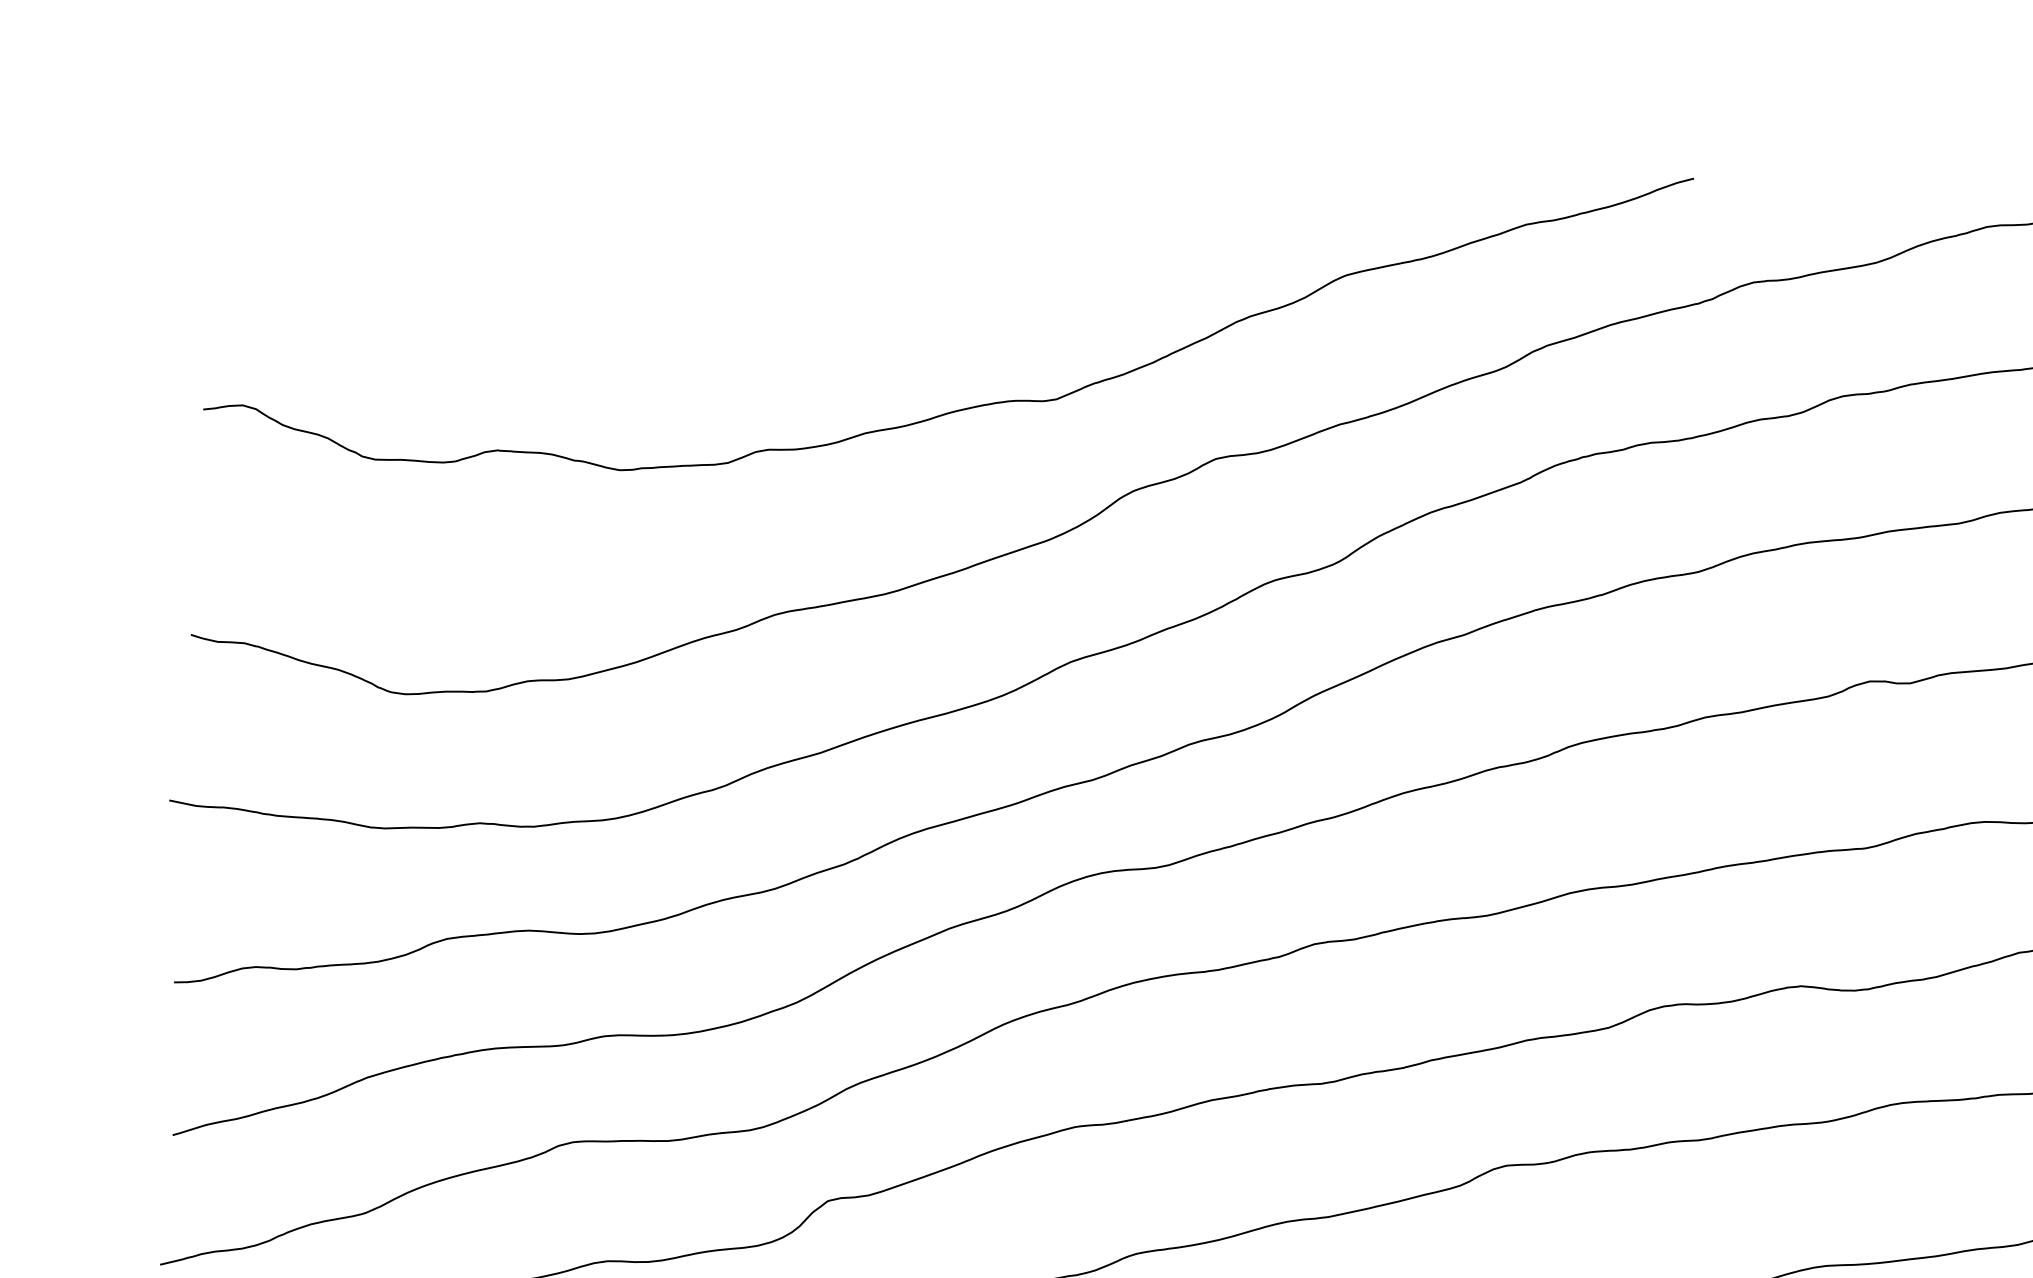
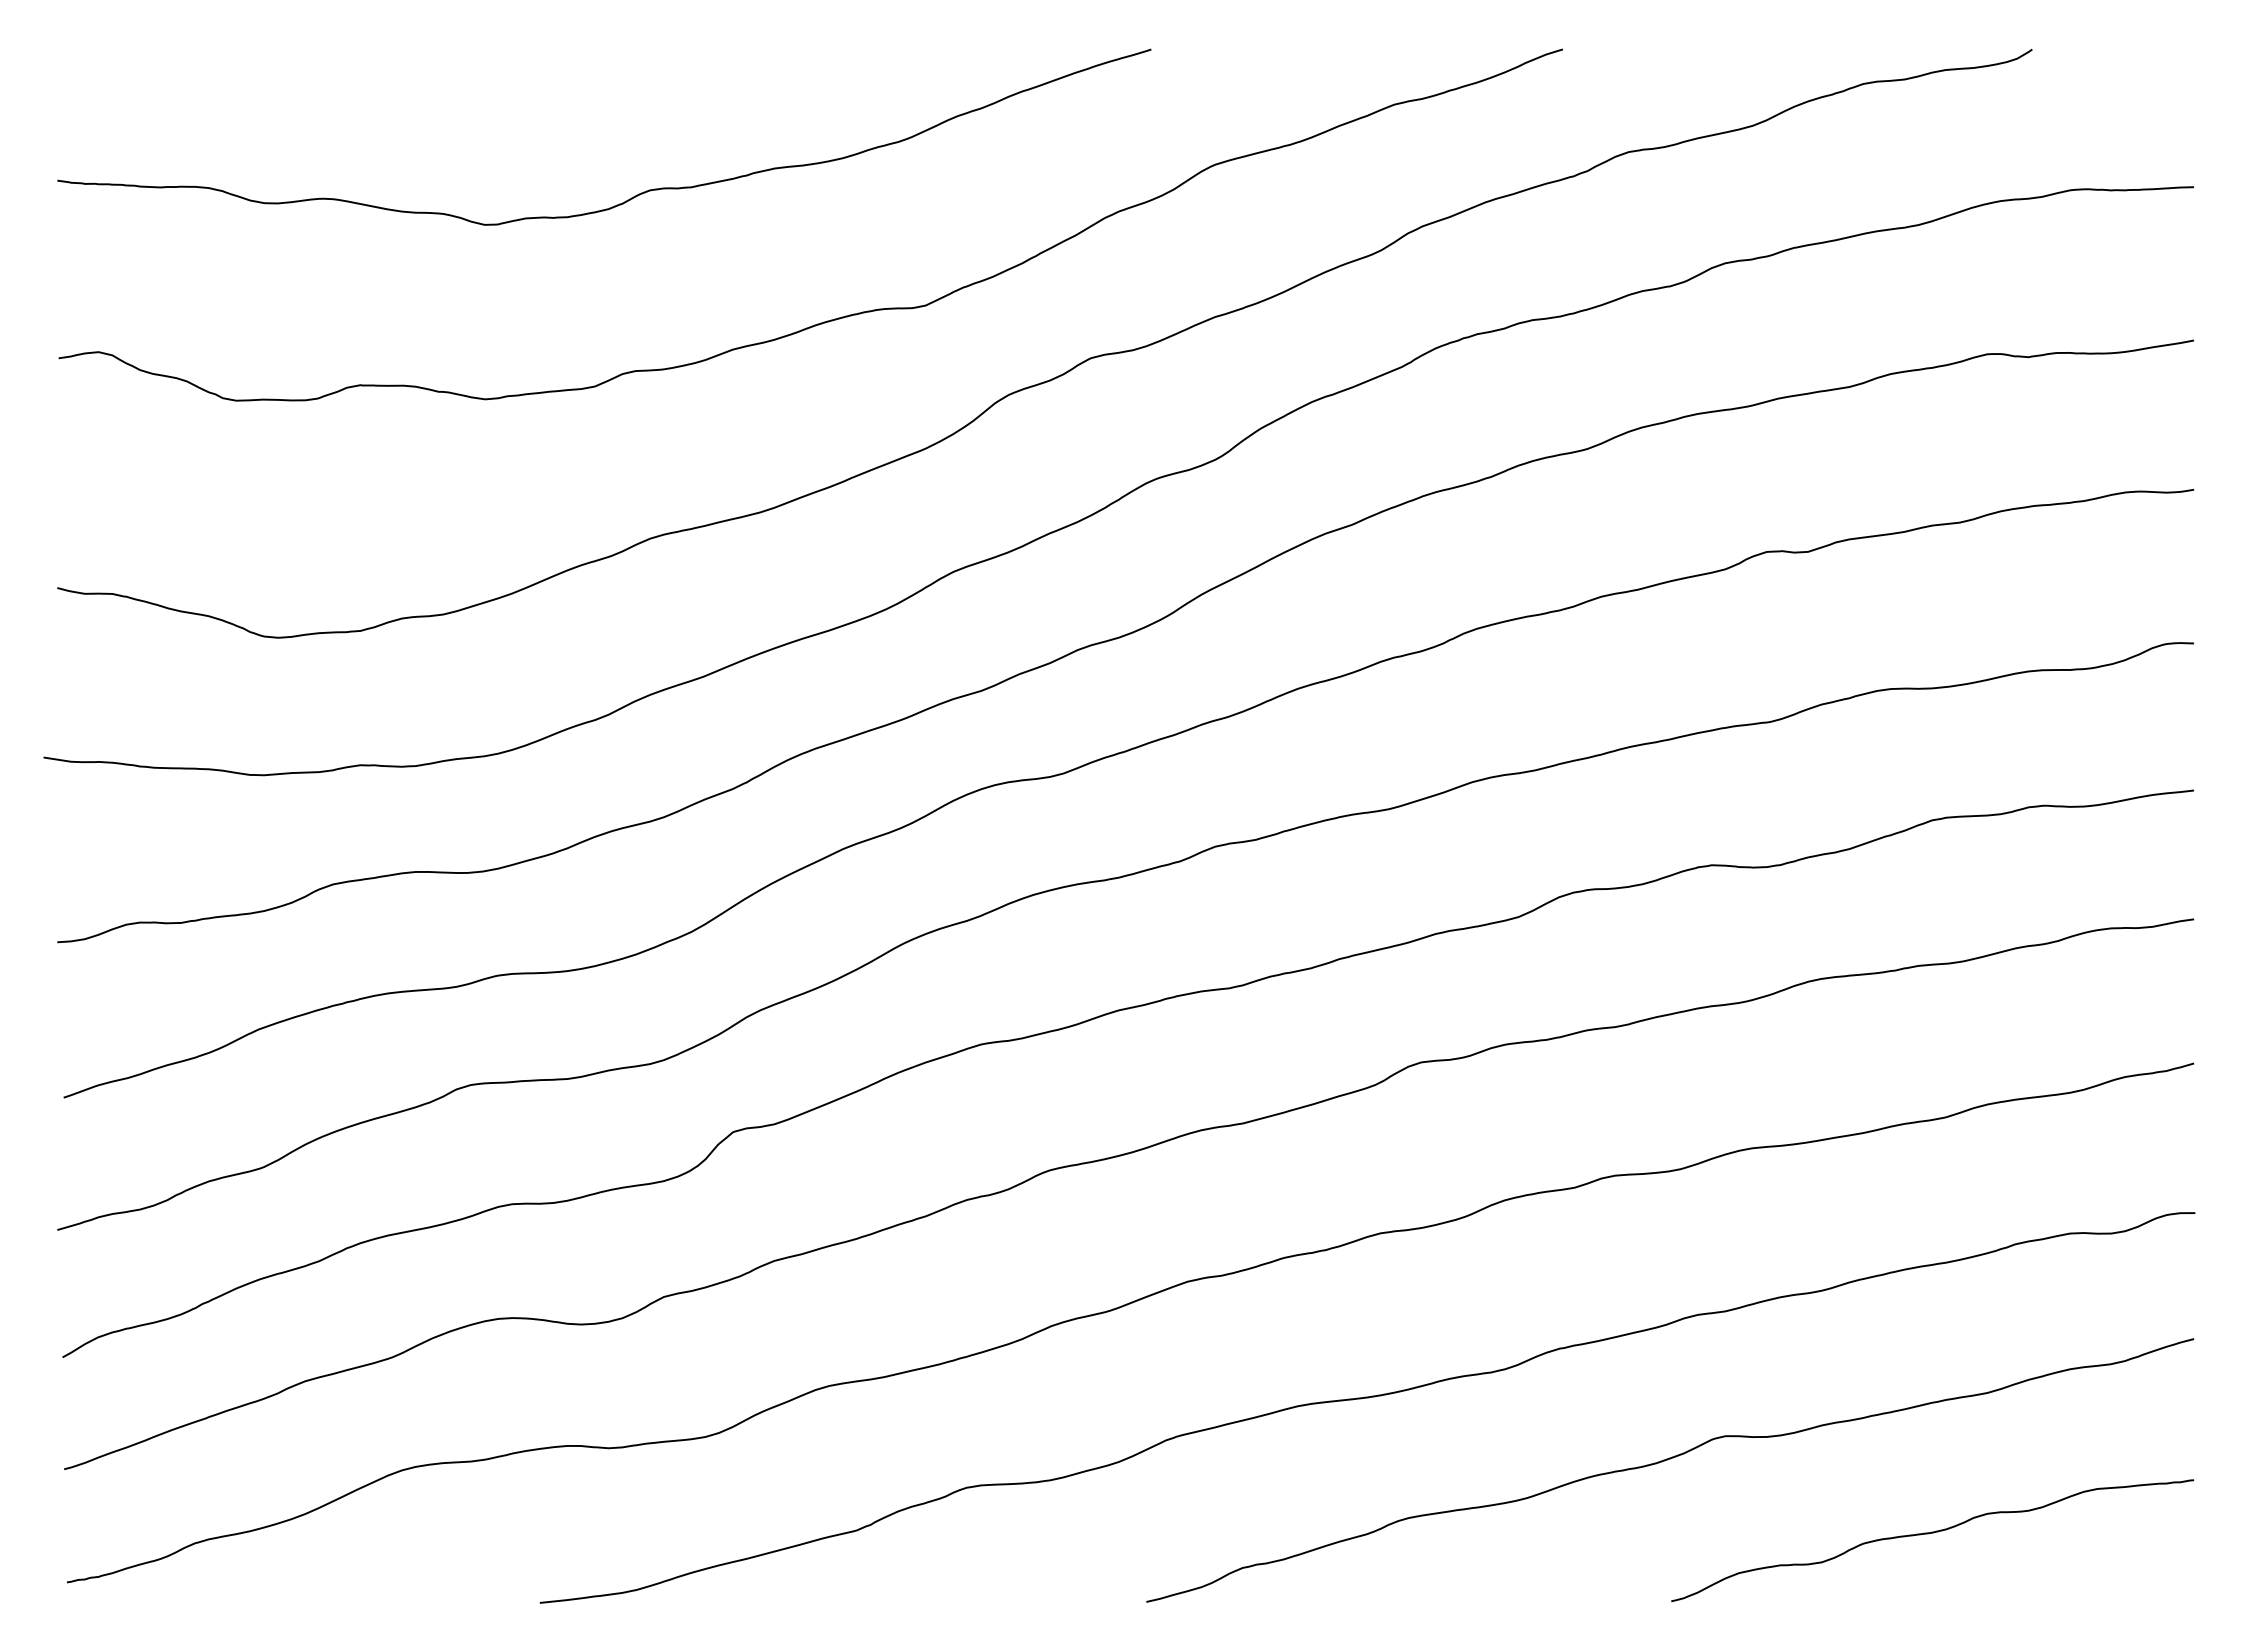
curve: (774, 278) -> (633, 196), added

